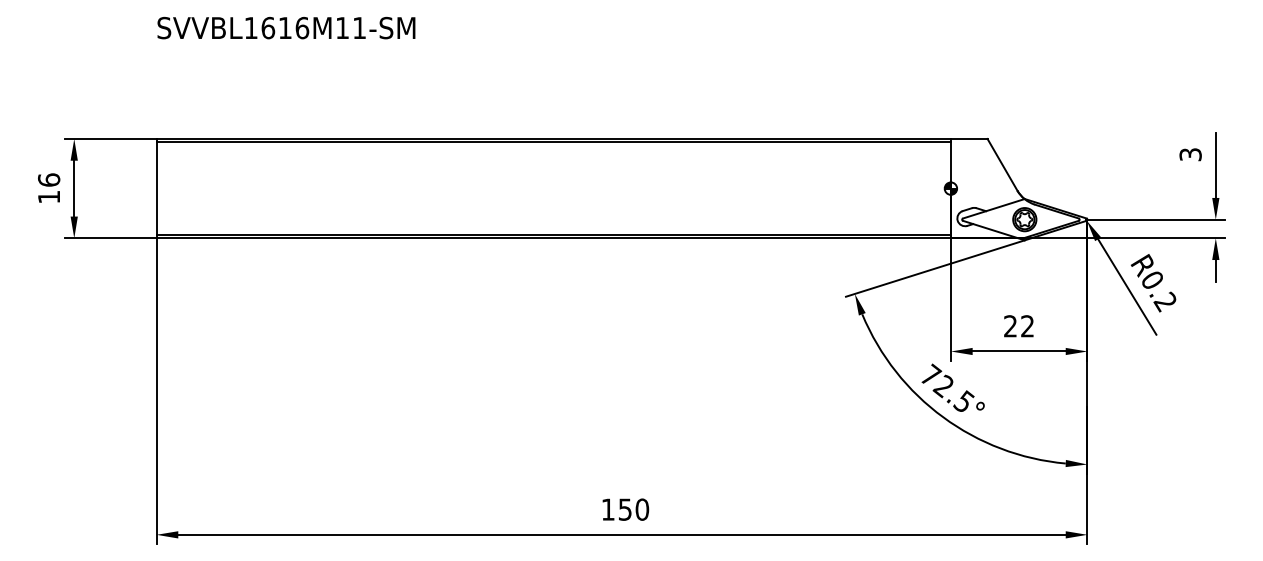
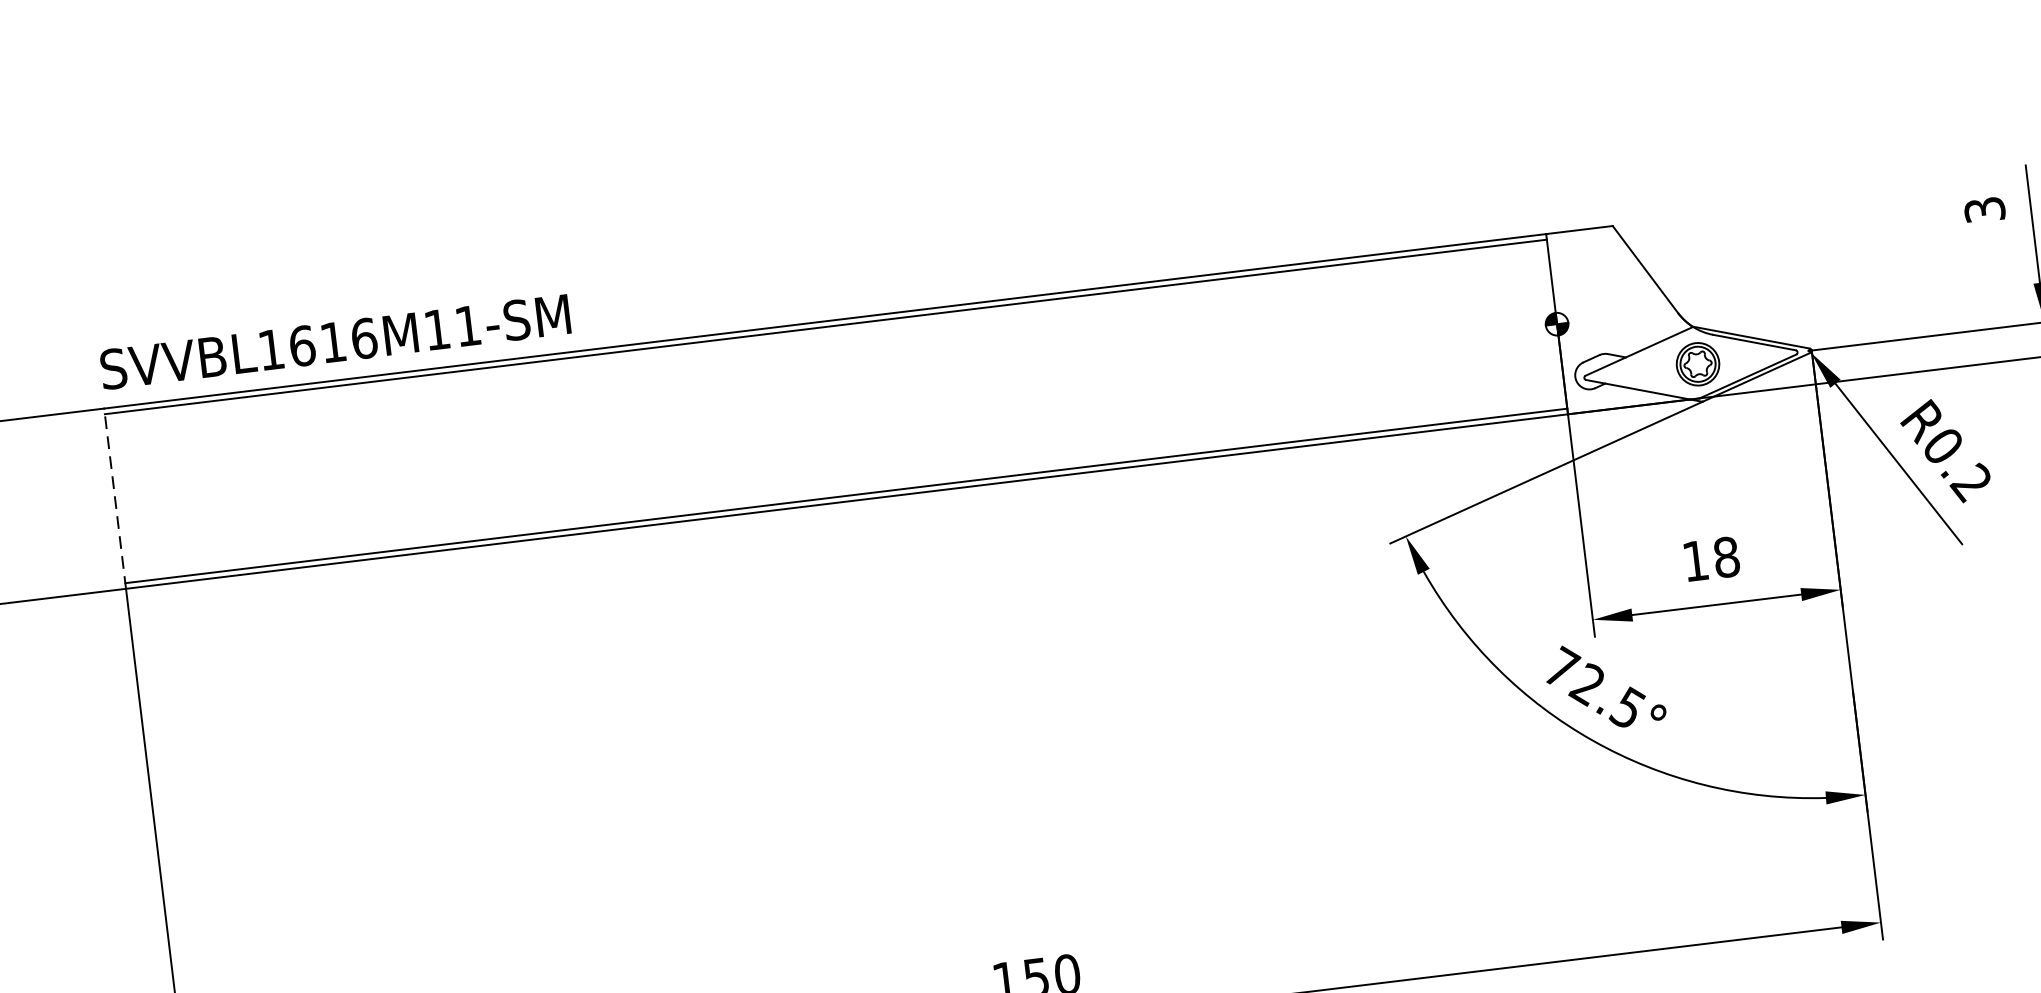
text: (286, 27) -> (335, 341), moved
line: (156, 188) -> (114, 498), solid -> dashed
text: (1019, 326) -> (1711, 559), 22 -> 18

